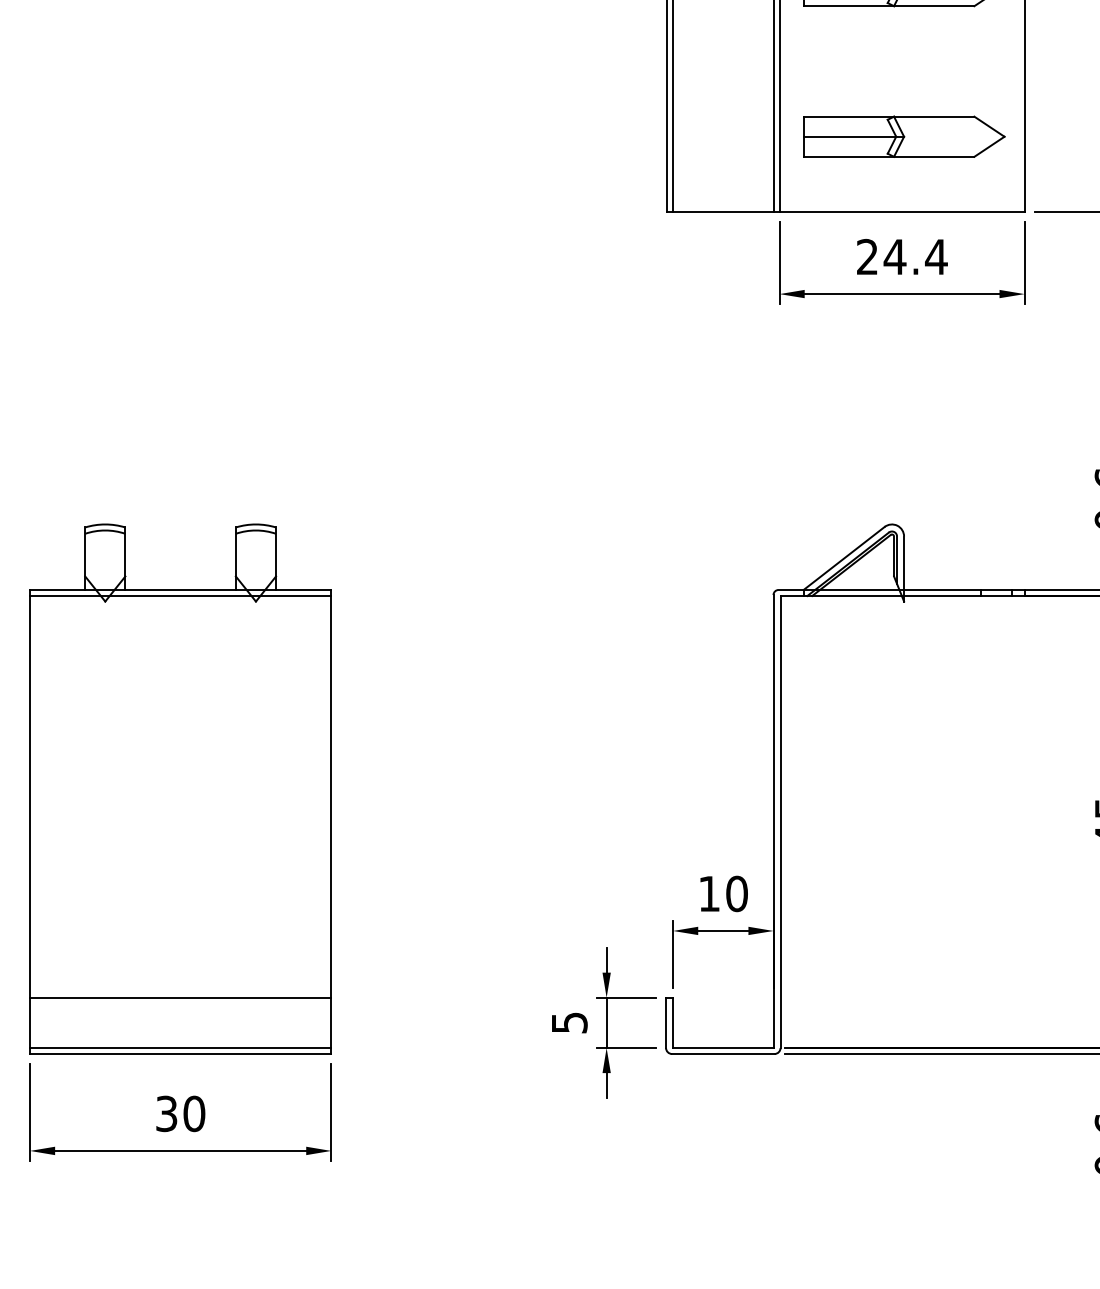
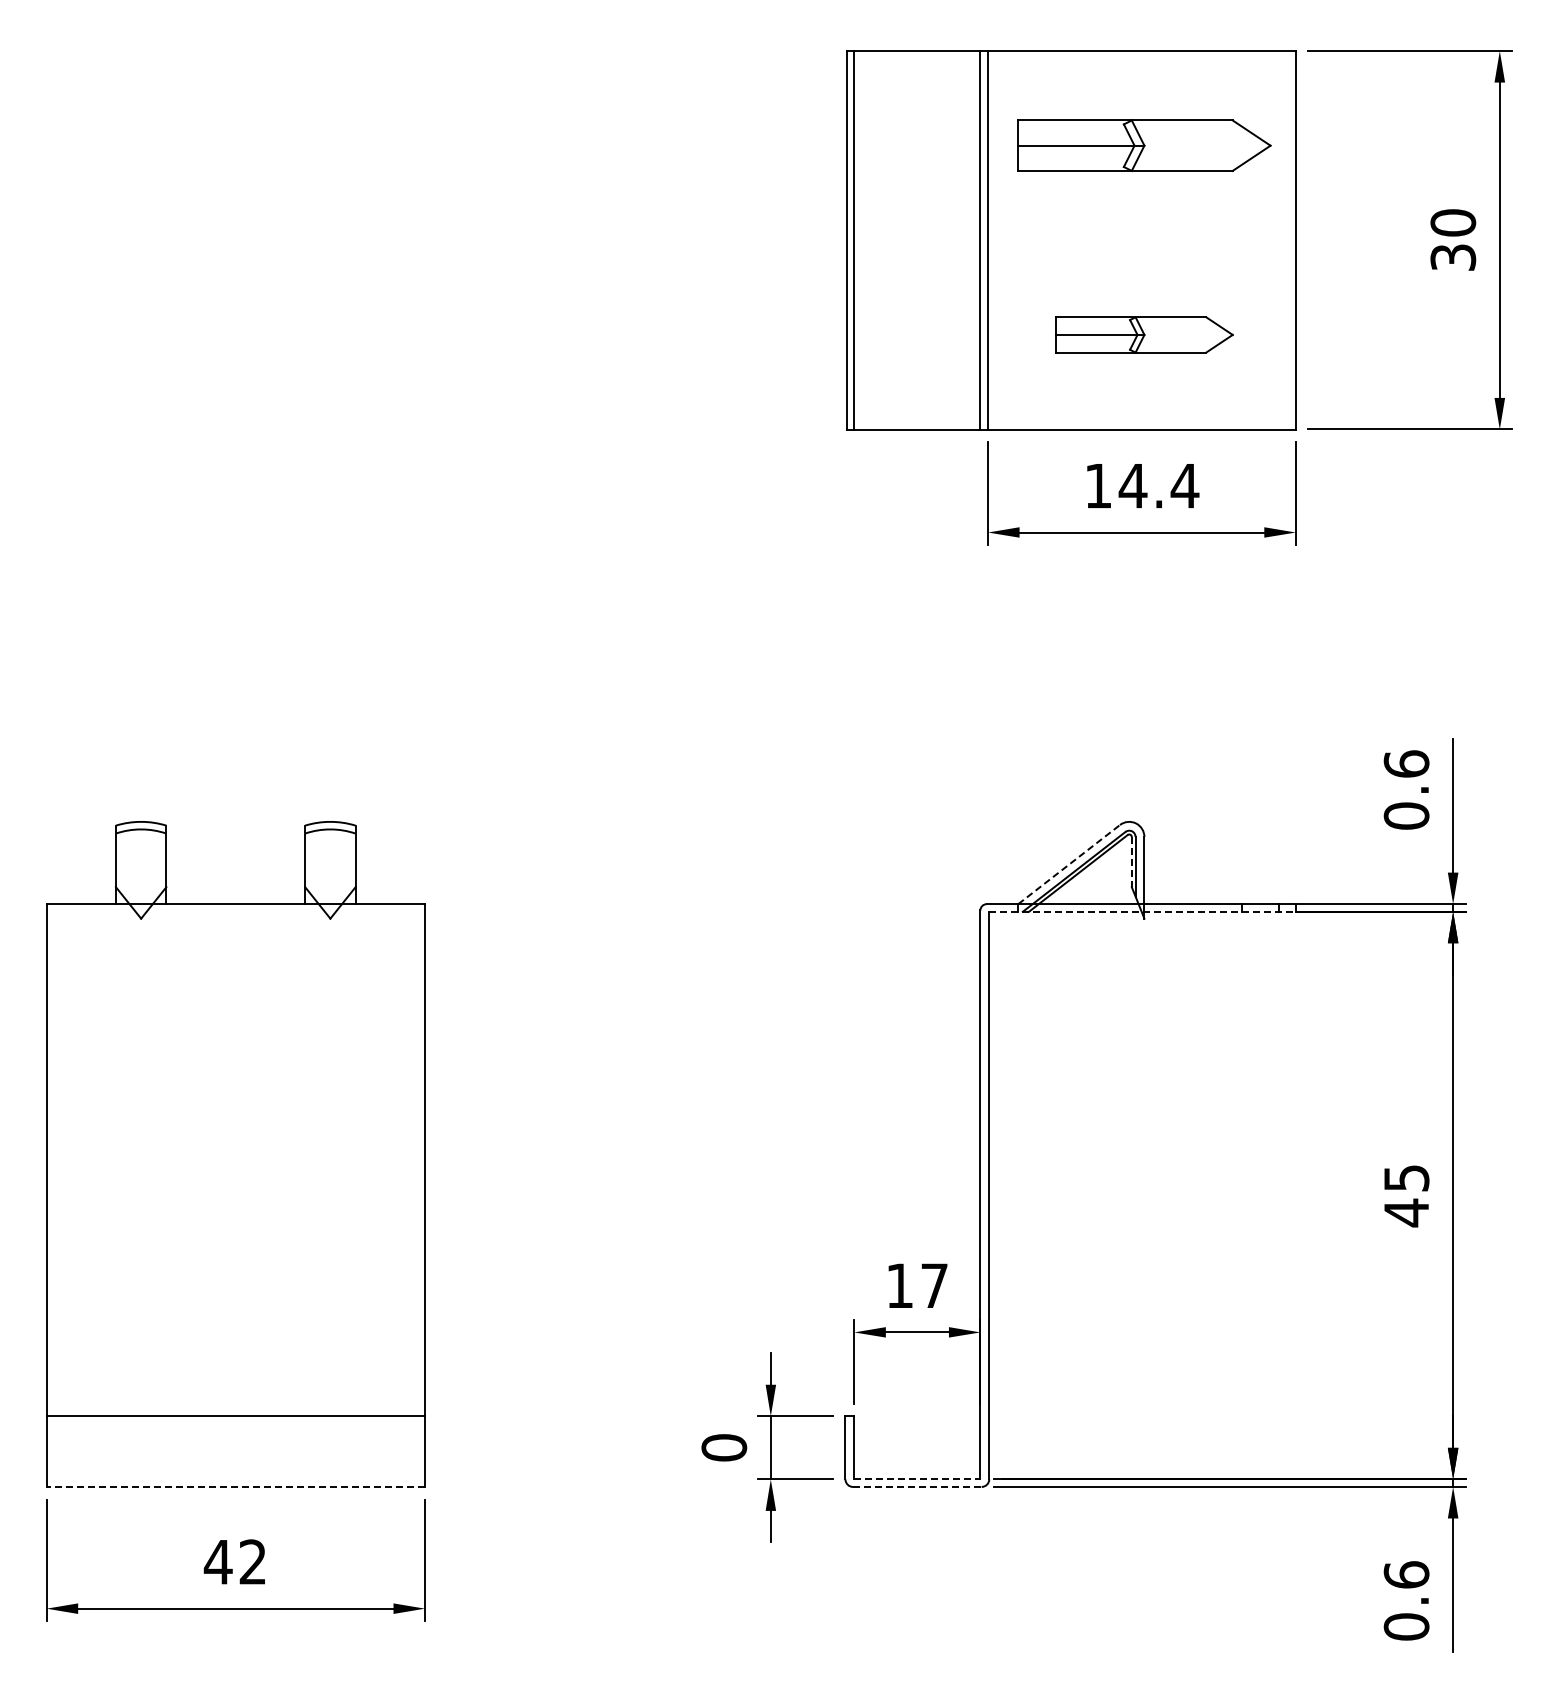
part: (904, 136) -> (1144, 334), size x0.7
text: (866, 256) -> (1097, 485), 24.4 -> 14.4
line: (893, 556) -> (1131, 862), solid -> dashed
line: (844, 558) -> (1069, 864), solid -> dashed
line: (180, 595) -> (235, 911), removed
line: (903, 595) -> (1143, 911), solid -> dashed
text: (736, 893) -> (934, 1285), 10 -> 17
text: (569, 1022) -> (724, 1447), 5 -> 0
line: (180, 1048) -> (235, 1479), removed
line: (723, 1048) -> (917, 1479), solid -> dashed
line: (180, 1053) -> (235, 1486), solid -> dashed
line: (723, 1053) -> (917, 1486), solid -> dashed
text: (179, 1113) -> (234, 1561), 30 -> 42

